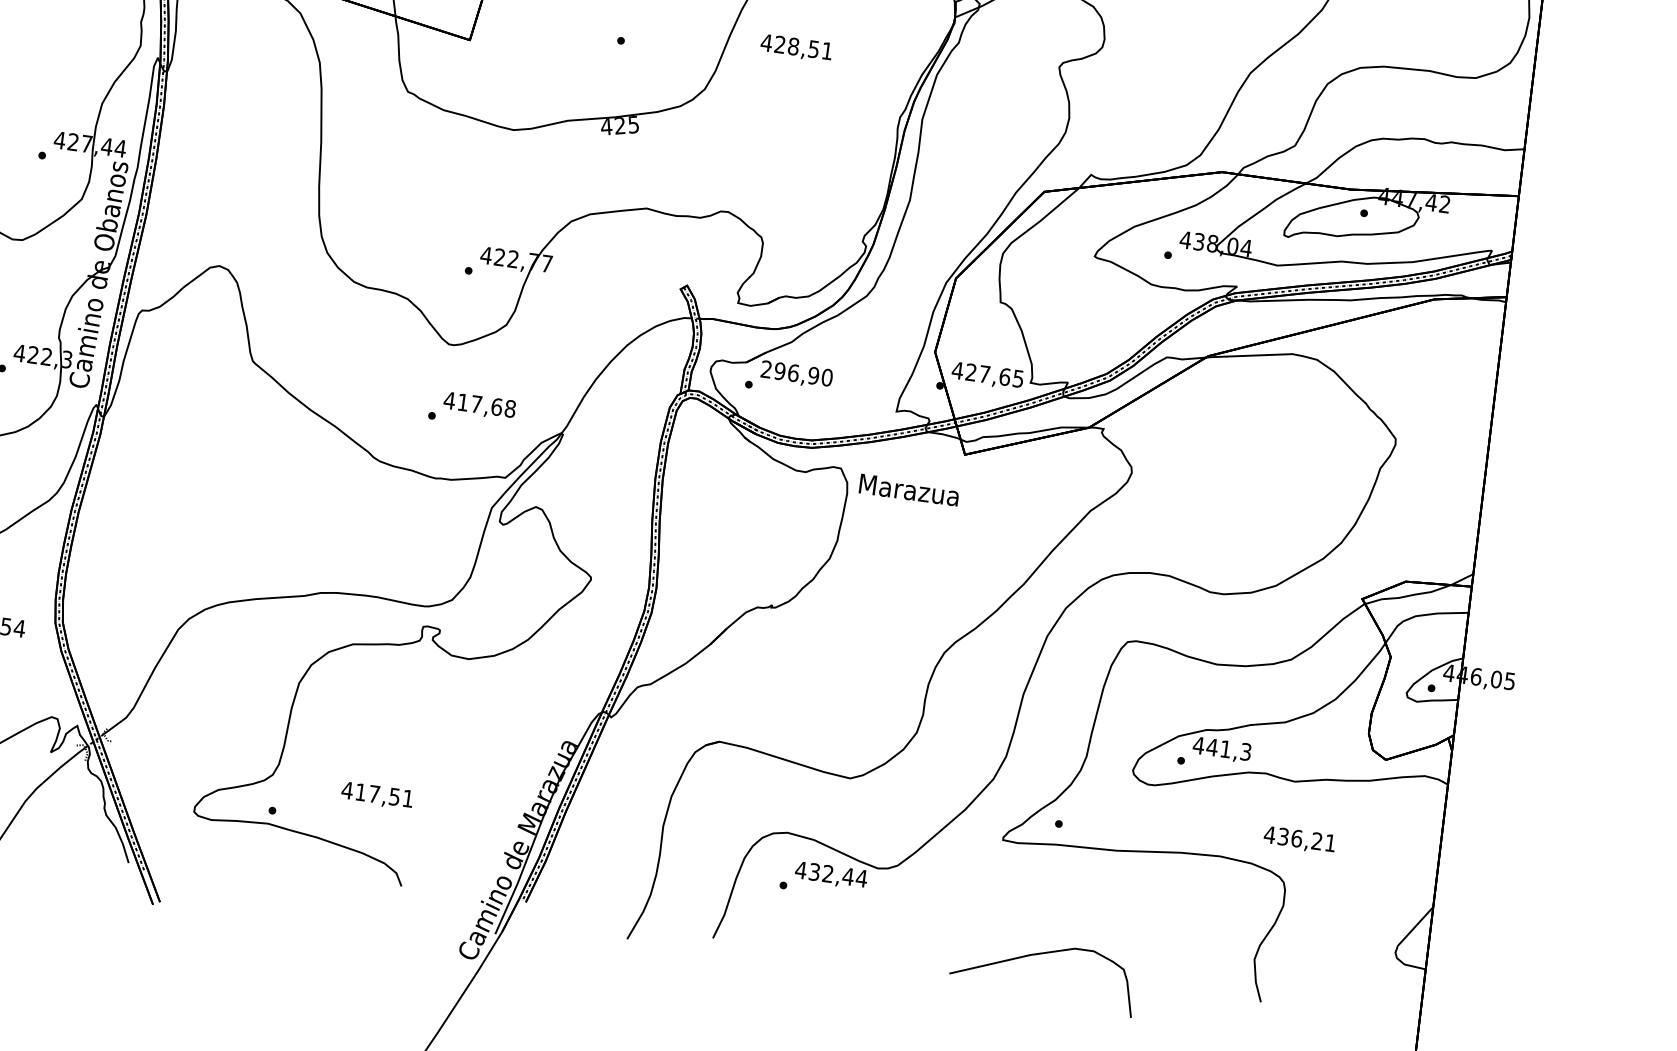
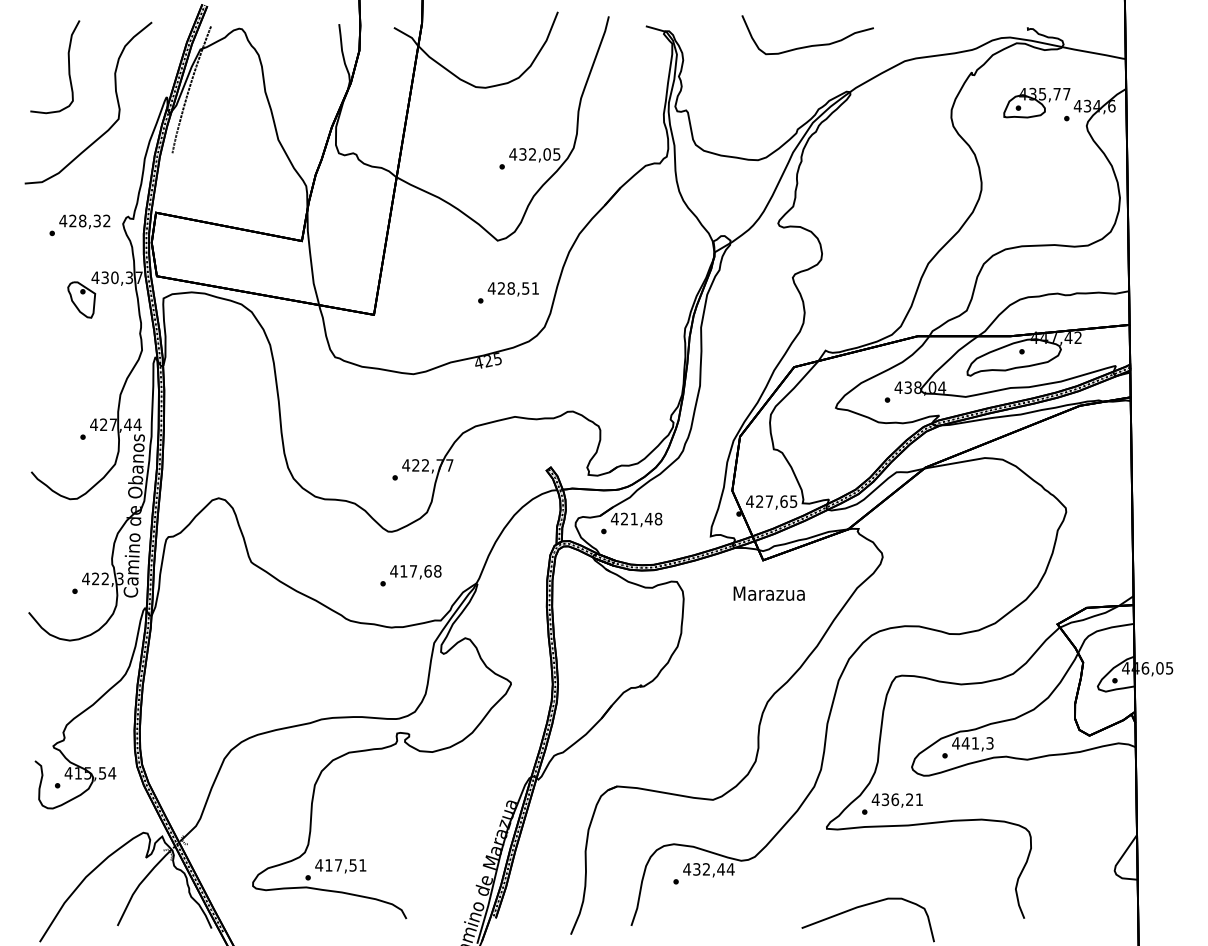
text: (795, 48) -> (512, 289), moved
text: (796, 372) -> (636, 518), 296,90 -> 421,48
text: (908, 489) -> (768, 593), moved
text: (376, 796) -> (340, 866), moved
text: (1298, 839) -> (896, 800), moved

